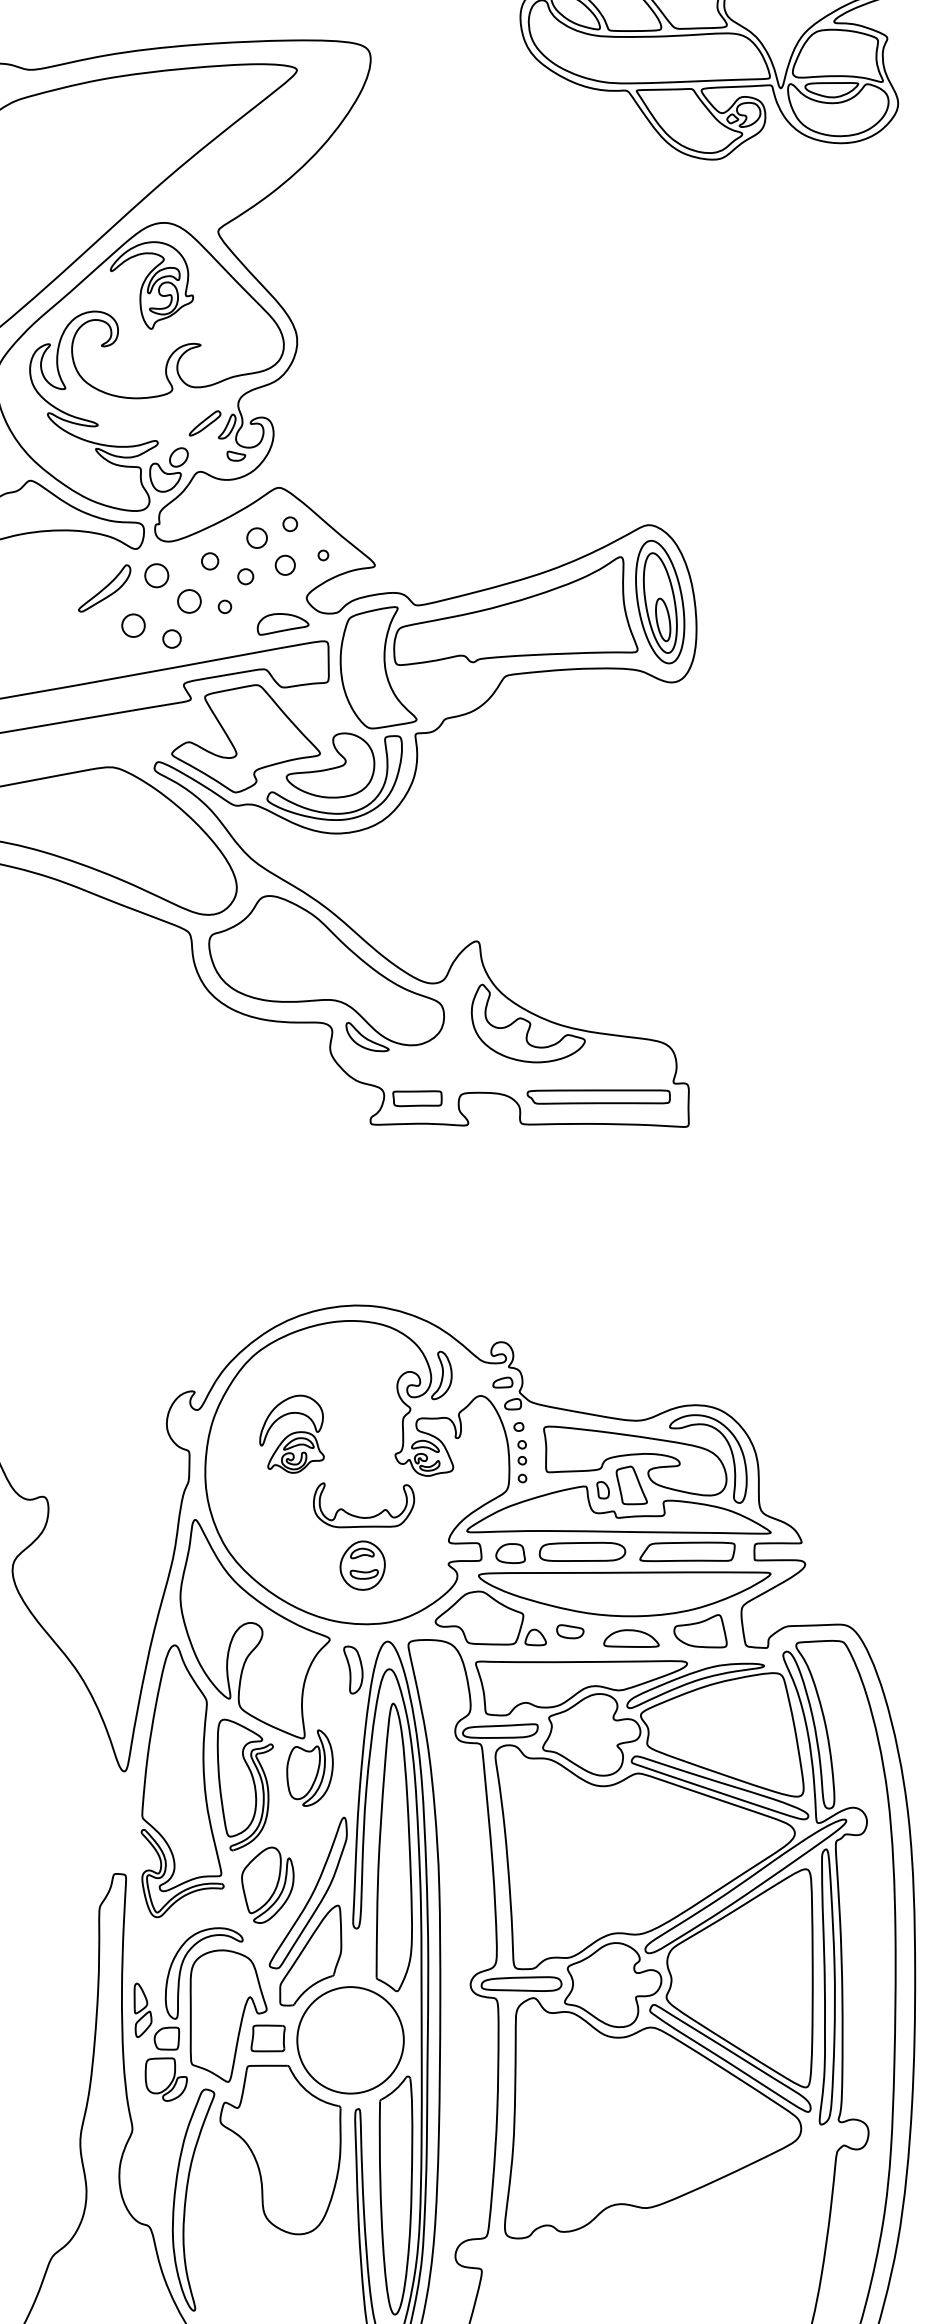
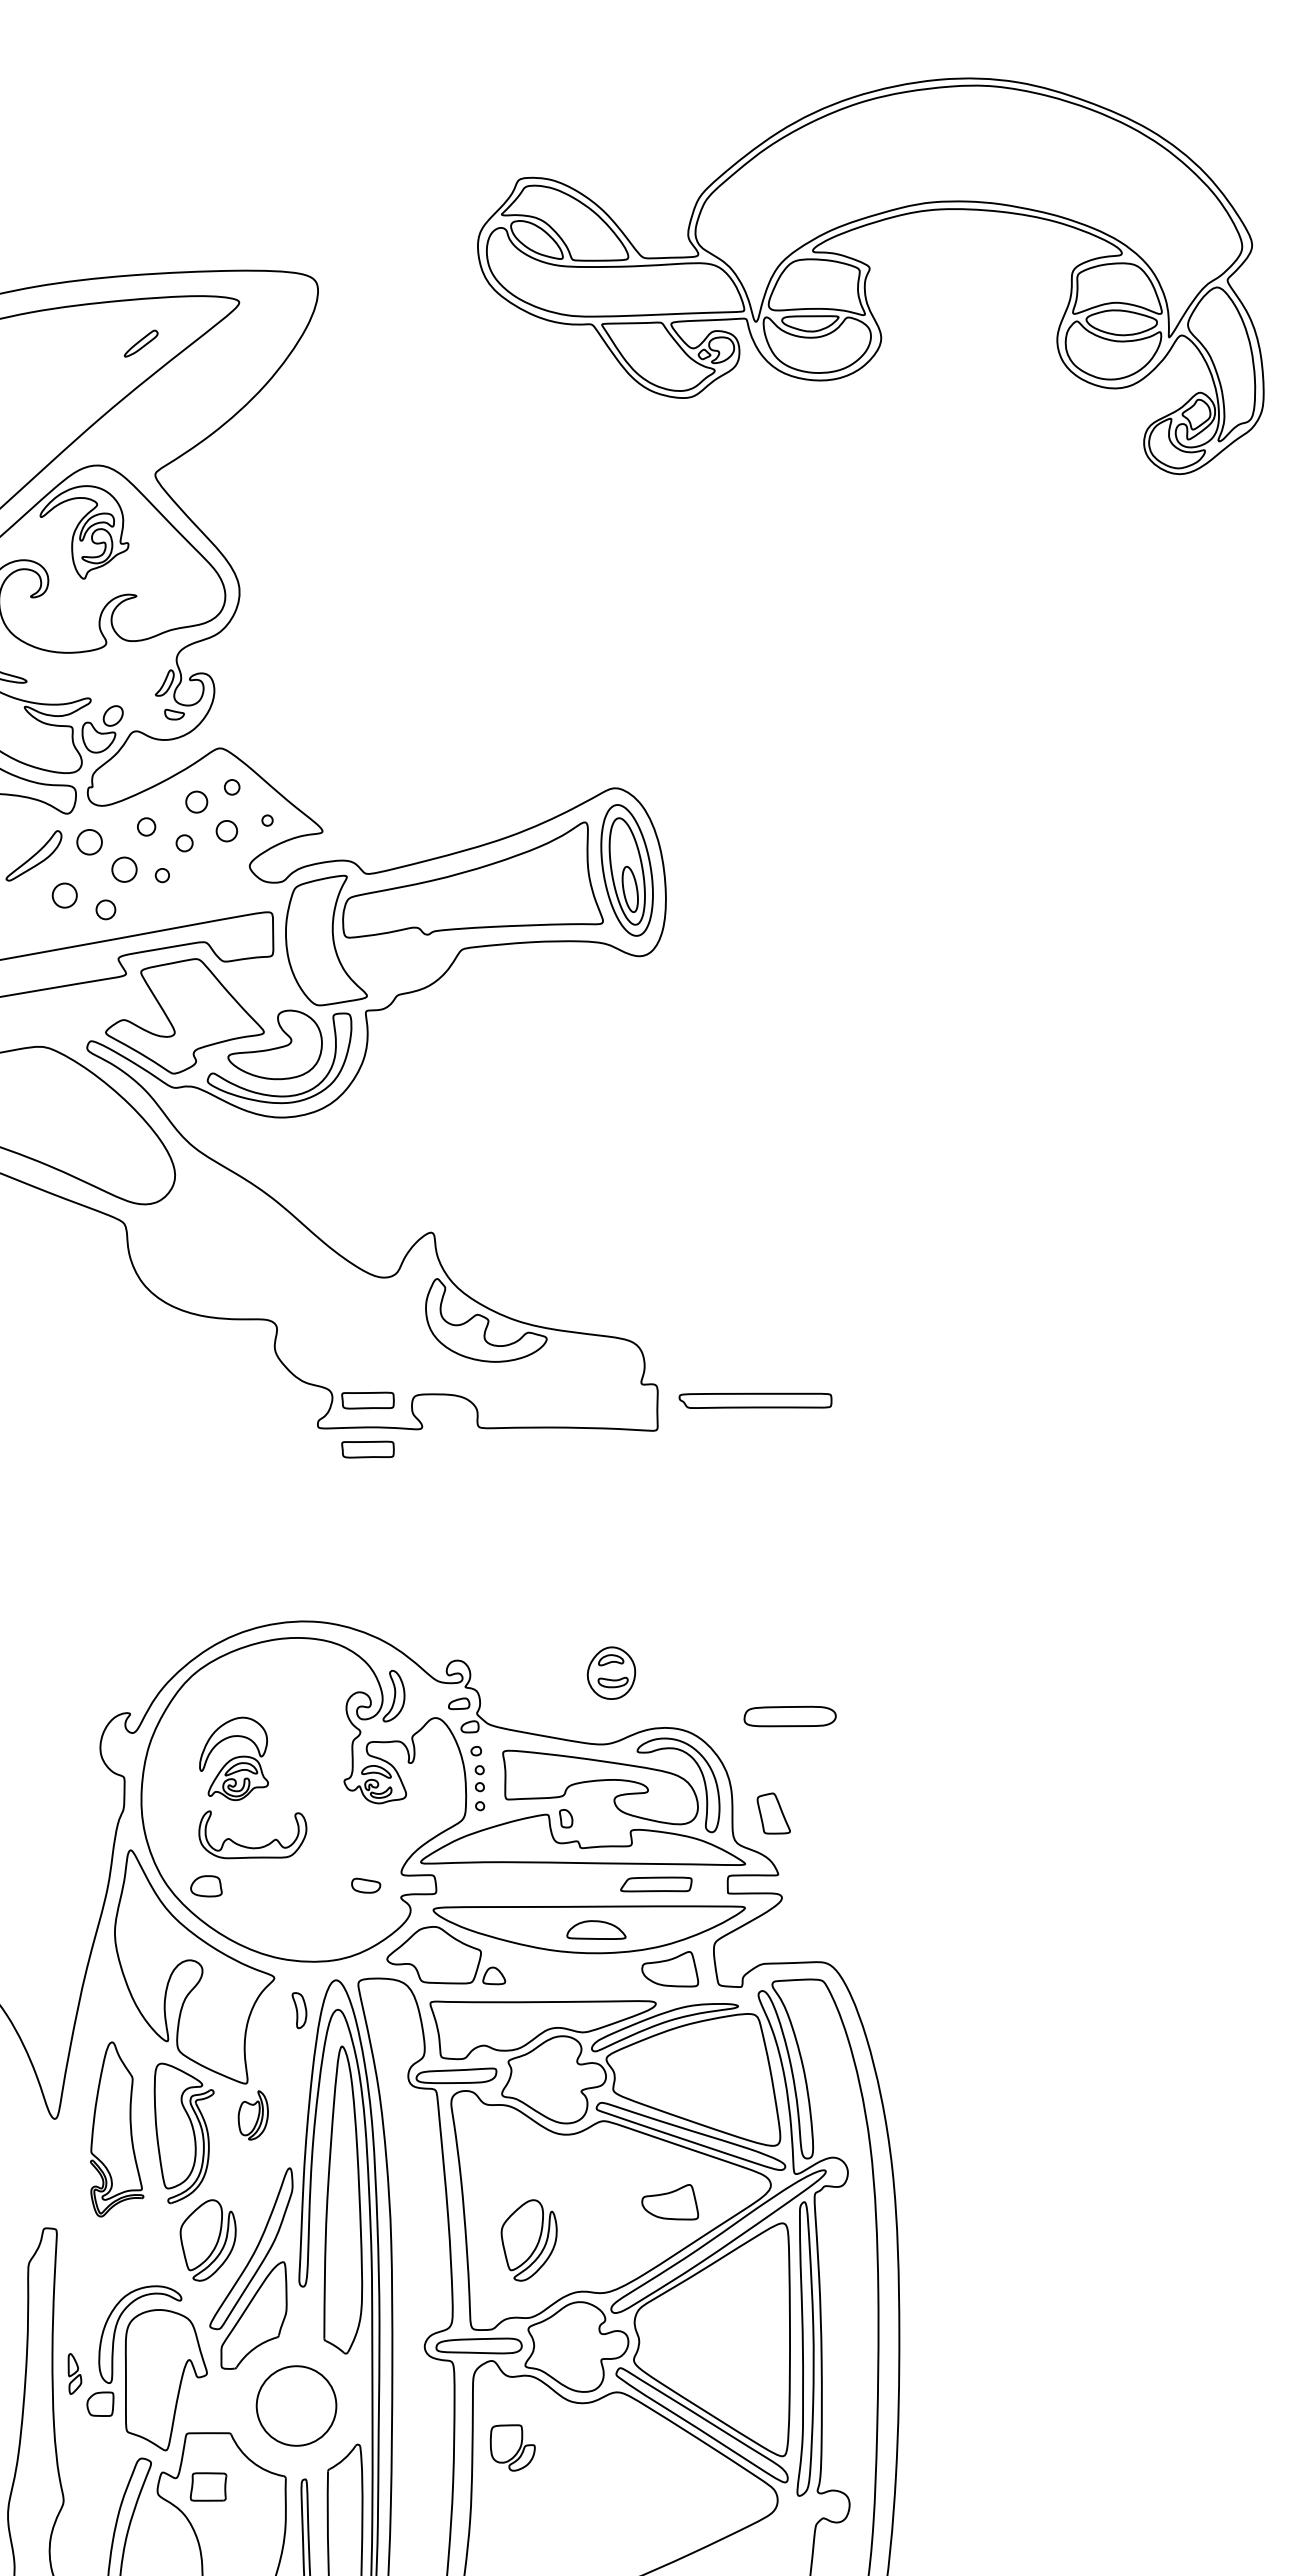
part: (204, 423) -> (140, 343), moved
part: (283, 624) -> (224, 894), removed
part: (326, 973) -> (270, 1266), removed
part: (598, 1096) -> (755, 1400), moved
part: (417, 1144) -> (367, 1449), added
part: (631, 1485) -> (773, 1813), moved
part: (359, 1516) -> (248, 1846), moved
part: (581, 1551) -> (789, 1716), moved
part: (687, 1551) -> (656, 1884), size x0.7
part: (510, 1553) -> (206, 1886), moved
part: (362, 1565) -> (611, 1672), moved
part: (570, 1631) -> (366, 1885), moved
part: (631, 1638) -> (596, 1929), moved
part: (353, 1669) -> (299, 2010), size x0.7
part: (310, 1768) -> (253, 2115), size x0.6
part: (181, 1781) -> (116, 2129), size x0.6
part: (700, 1849) -> (670, 2202), added
part: (567, 1885) -> (528, 2240), added
part: (142, 2009) -> (74, 2373), size x0.7
part: (268, 2037) -> (208, 2486), moved
circle: (350, 2039) -> (296, 2405), size x0.7
part: (166, 2079) -> (512, 2447), moved

